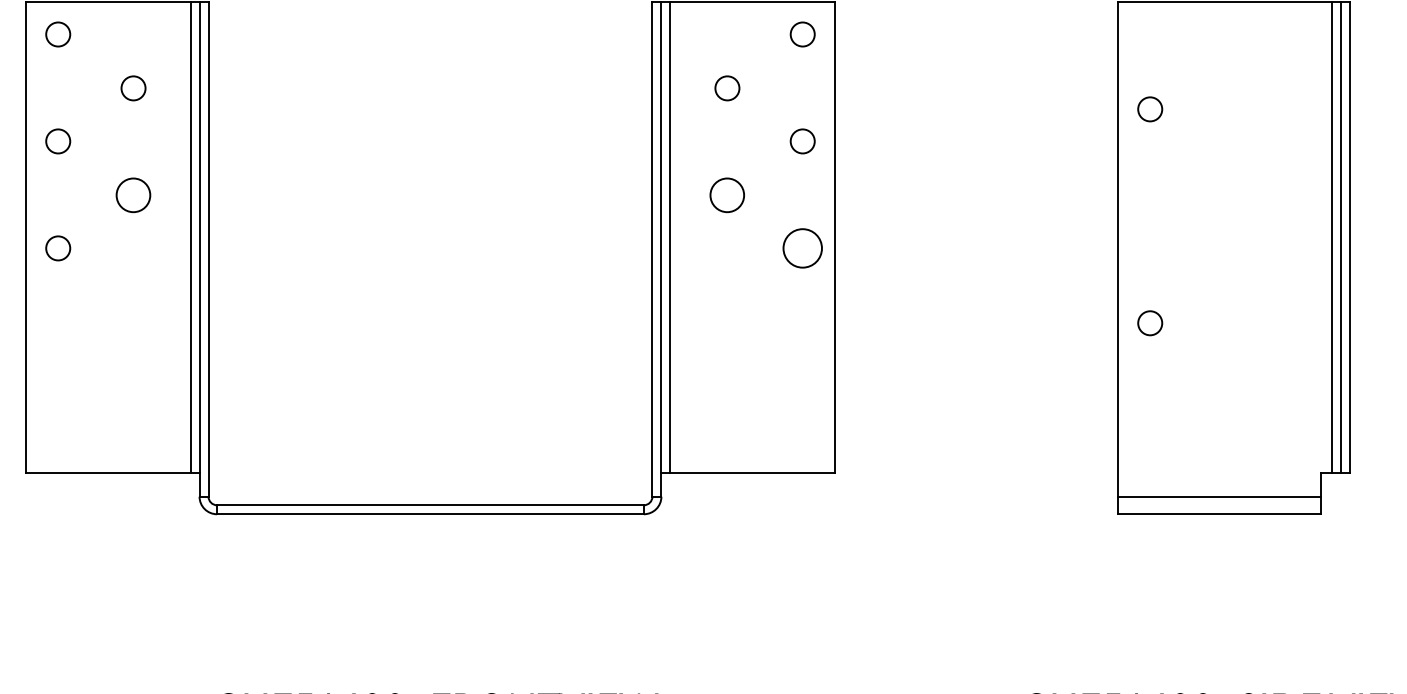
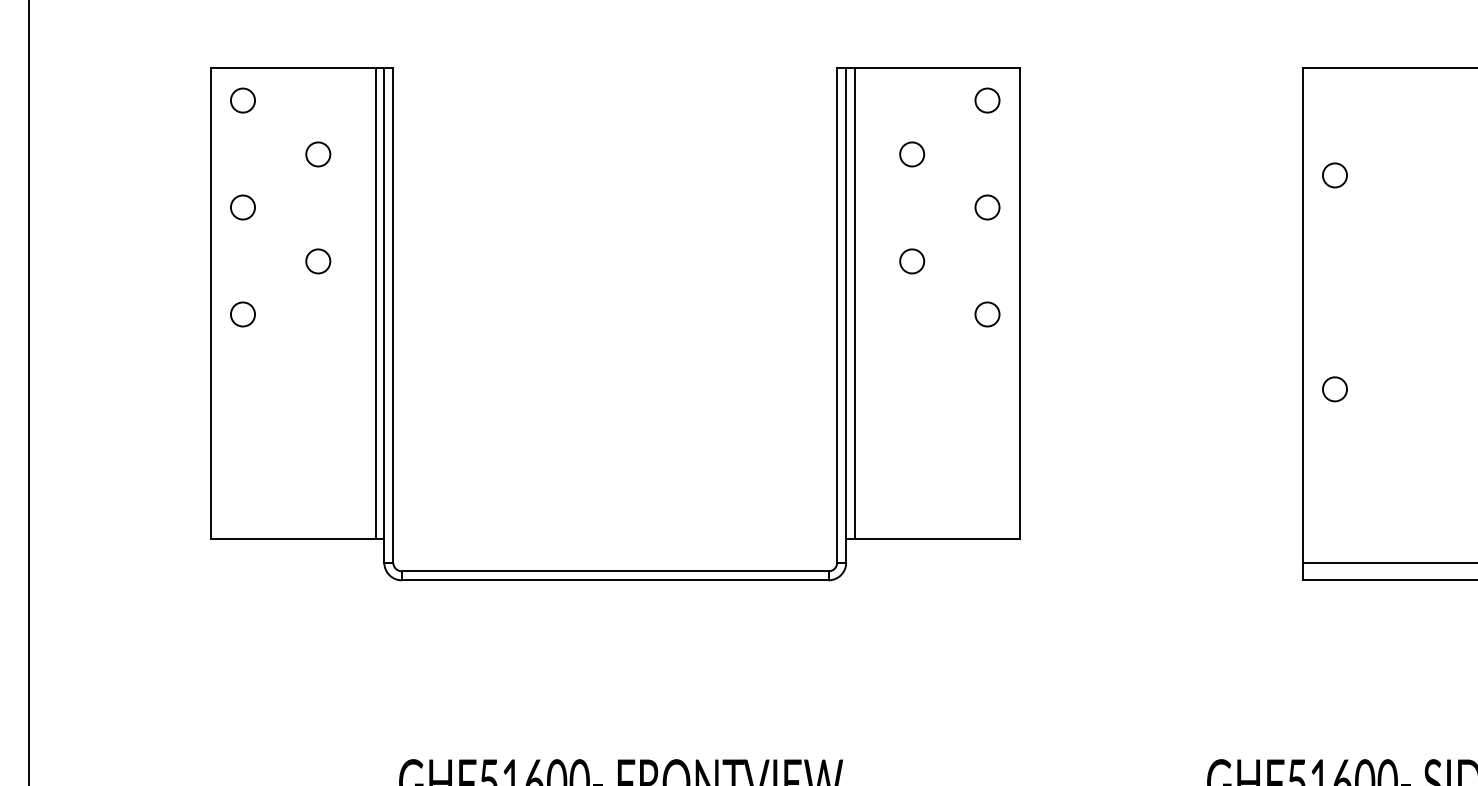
circle: (133, 195) -> (318, 261), size x0.71
circle: (727, 195) -> (912, 261), size x0.71
circle: (802, 248) -> (987, 314), size x0.62

